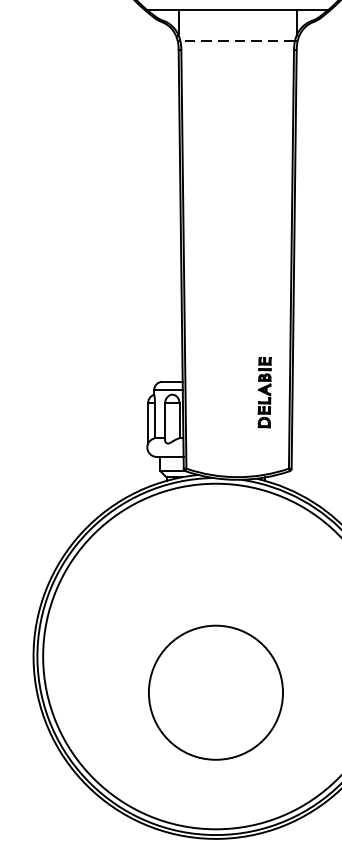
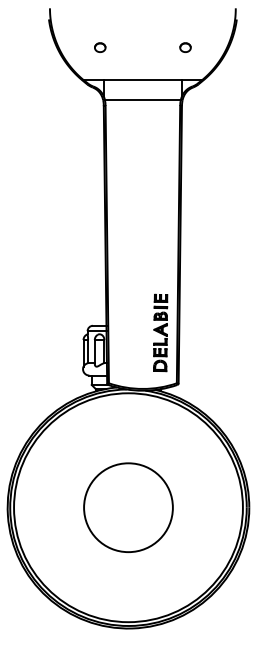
line: (237, 40) -> (142, 99), dashed -> solid
part: (264, 391) -> (160, 332), size x1.67
circle: (215, 692) -> (128, 507), moved

